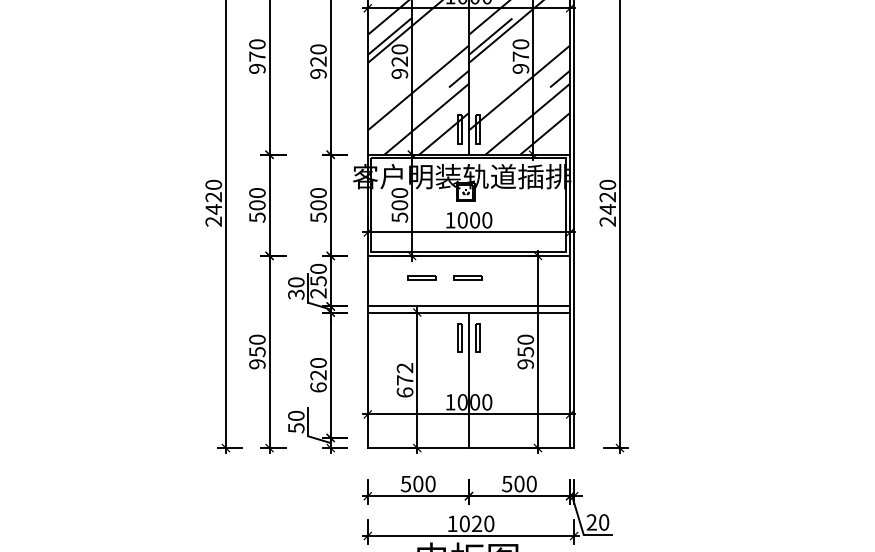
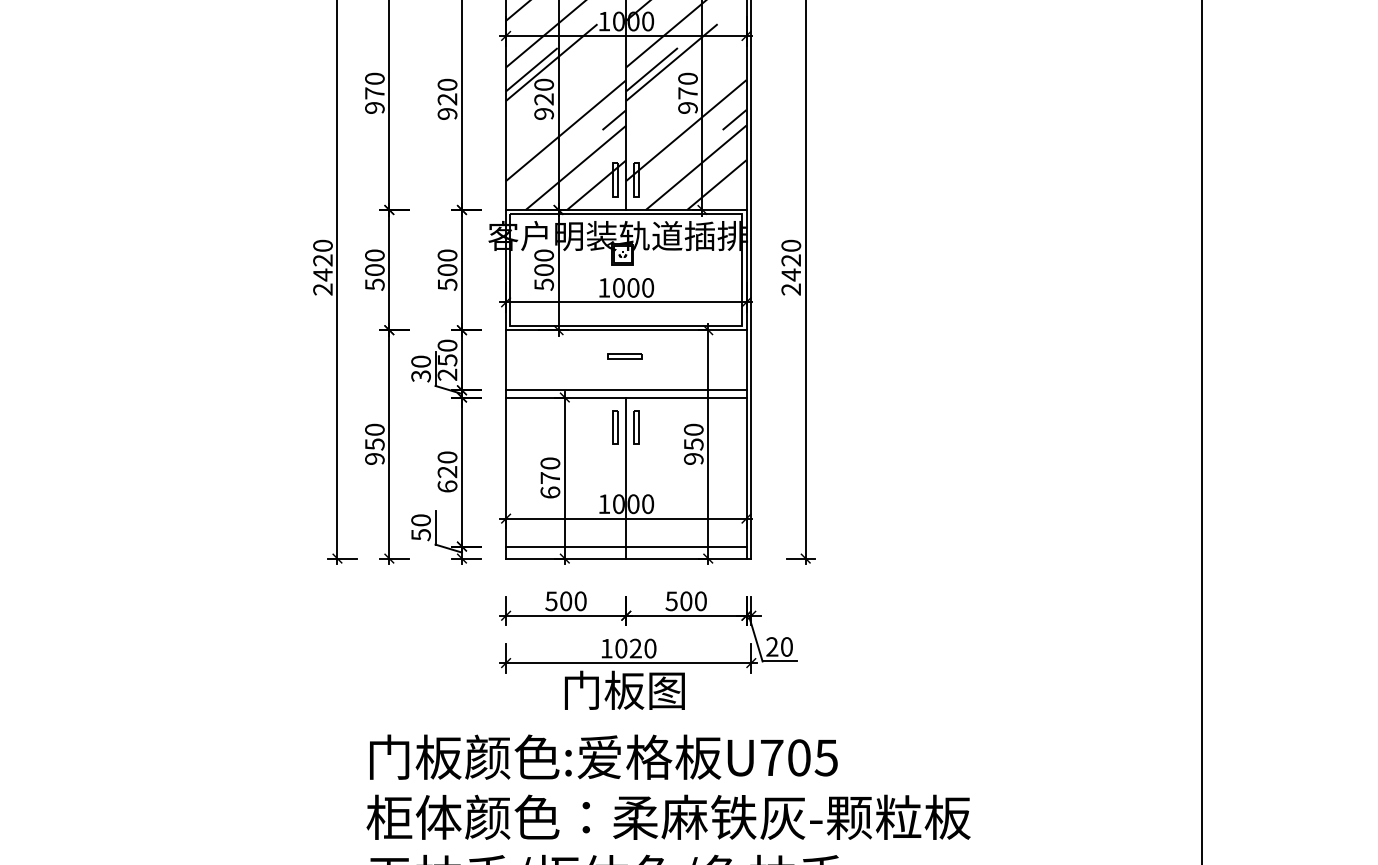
part: (421, 278) -> (569, 356), removed
text: (405, 368) -> (550, 463), 672 -> 670
line: (469, 437) -> (626, 546), added

